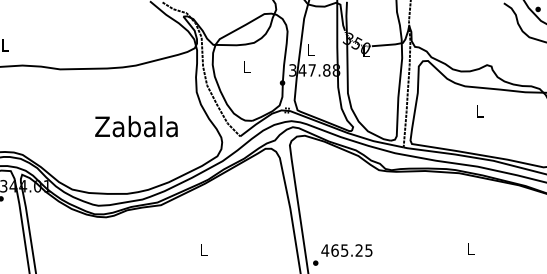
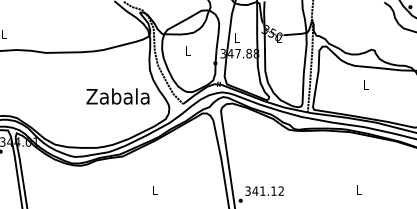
text: (135, 126) -> (117, 96), moved
text: (346, 249) -> (264, 190), 465.25 -> 341.12

